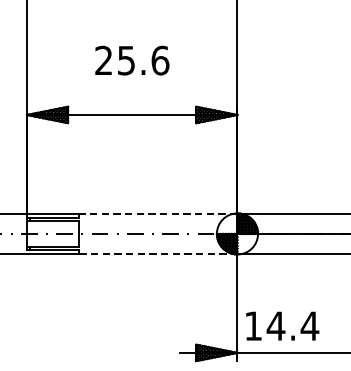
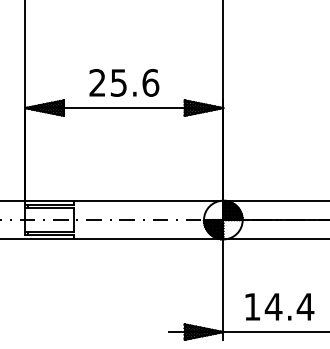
text: (132, 60) -> (124, 82), moved
line: (157, 214) -> (148, 201), dashed -> solid
line: (157, 254) -> (148, 239), dashed -> solid
text: (282, 325) -> (279, 306), moved

